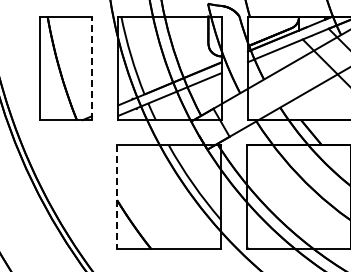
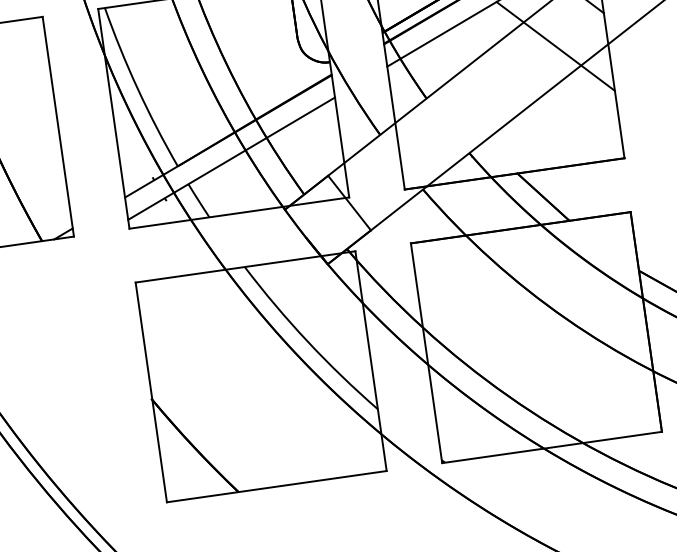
line: (91, 68) -> (57, 127), dashed -> solid
line: (117, 197) -> (151, 392), dashed -> solid

